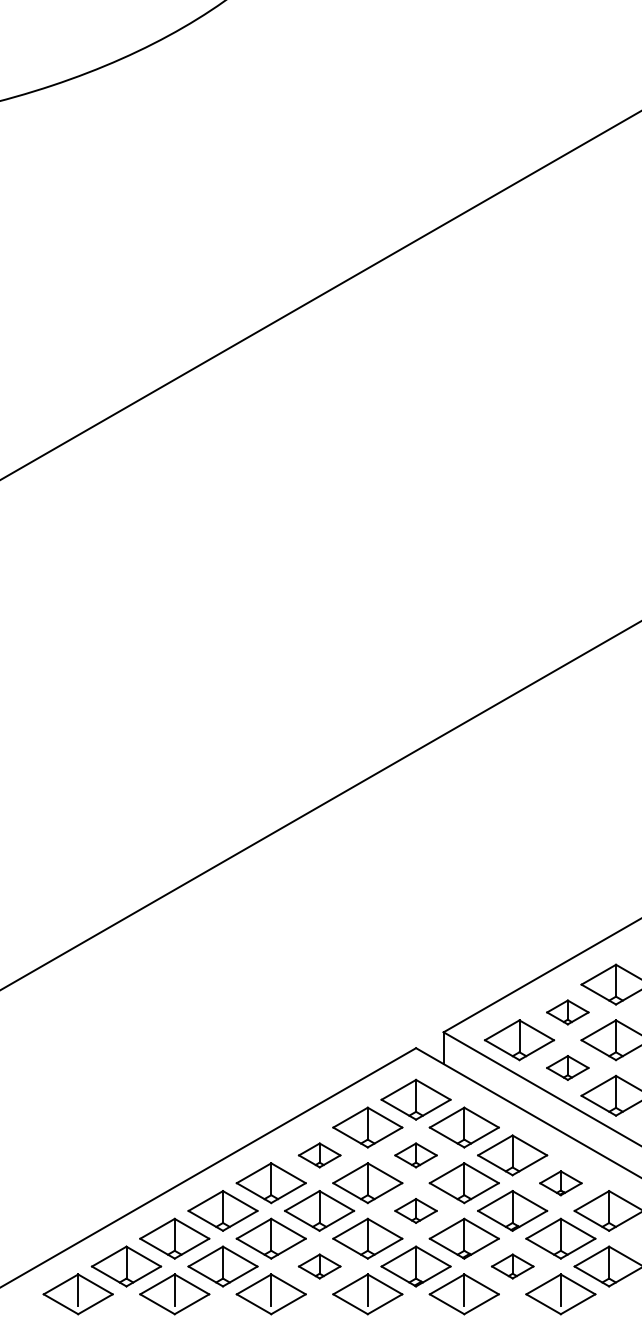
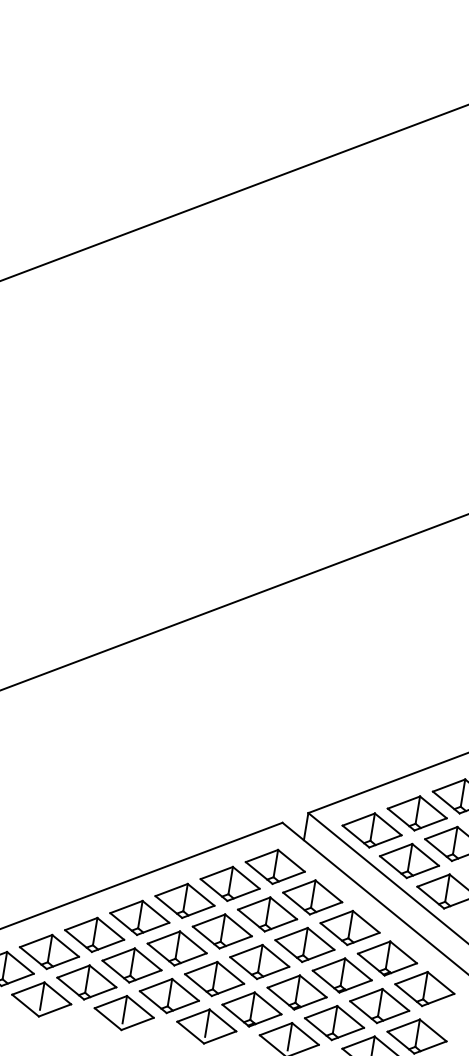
part: (567, 1012) -> (417, 813), size x1.67
part: (567, 1067) -> (409, 860), size x1.67
part: (319, 1155) -> (184, 901), size x1.67
part: (415, 1155) -> (267, 914), size x1.67
part: (560, 1183) -> (387, 958), size x1.67
part: (415, 1210) -> (259, 961), size x1.67
part: (319, 1266) -> (169, 995), size x1.67
part: (512, 1266) -> (334, 1023), size x1.67

